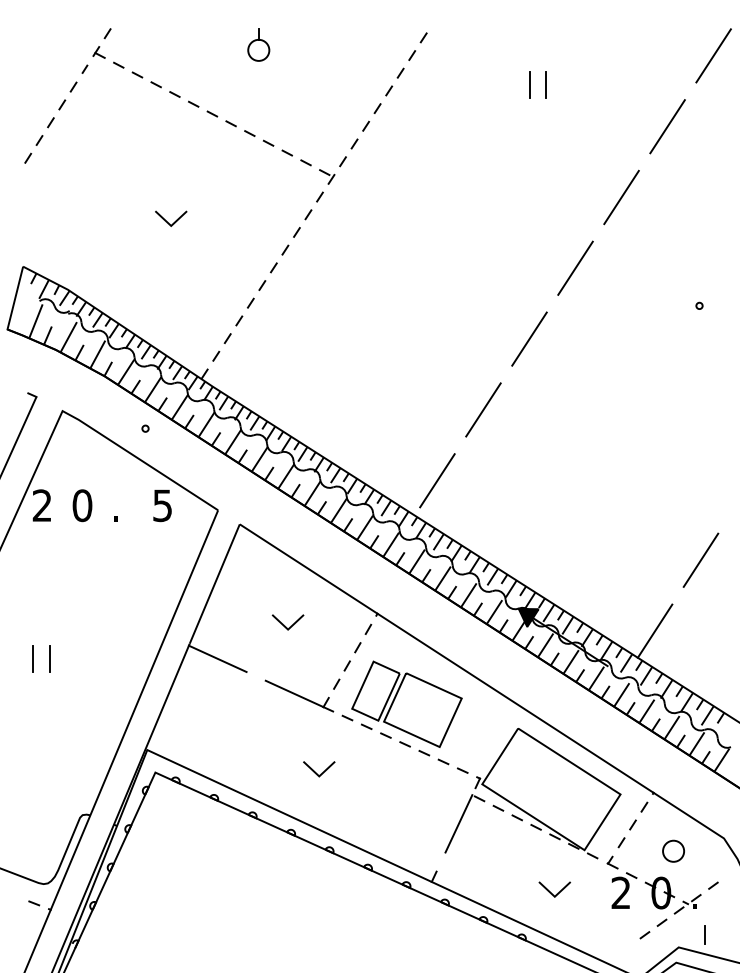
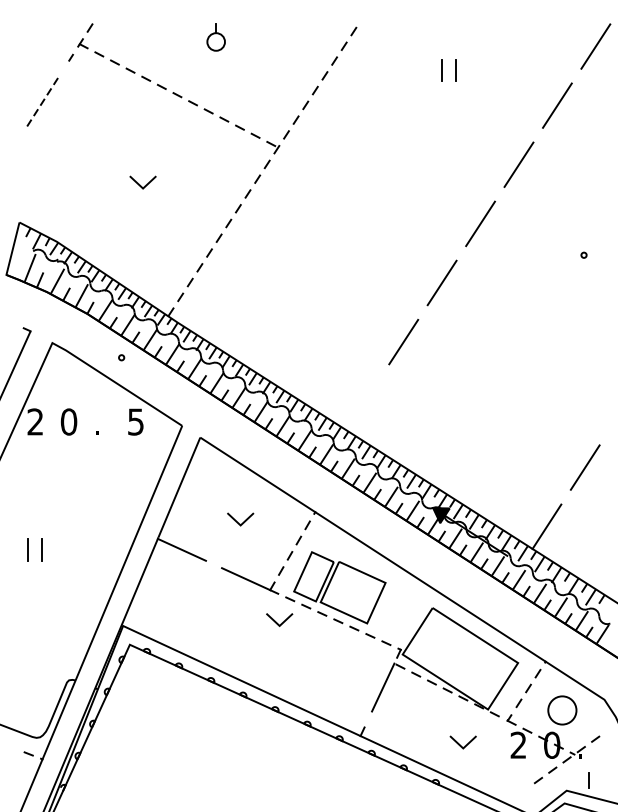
part: (50, 121) -> (42, 101), size x0.7
line: (436, 481) -> (364, 401), removed
line: (315, 771) -> (276, 621), moved
circle: (673, 851) -> (562, 710), size x1.6

